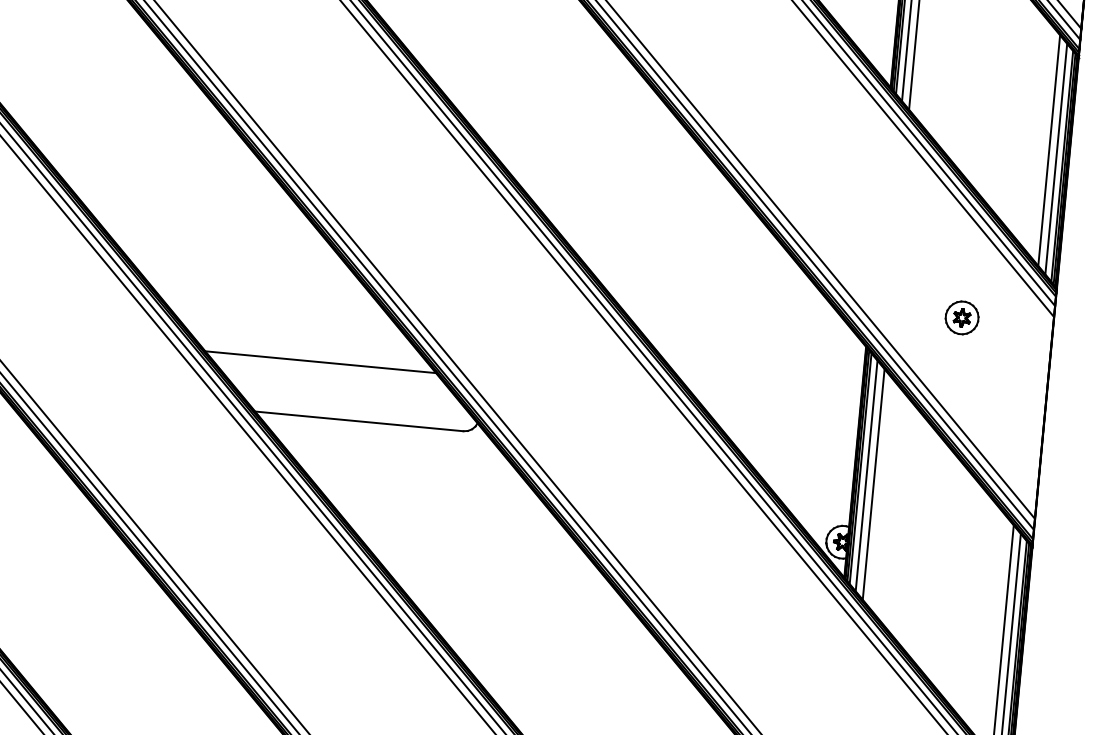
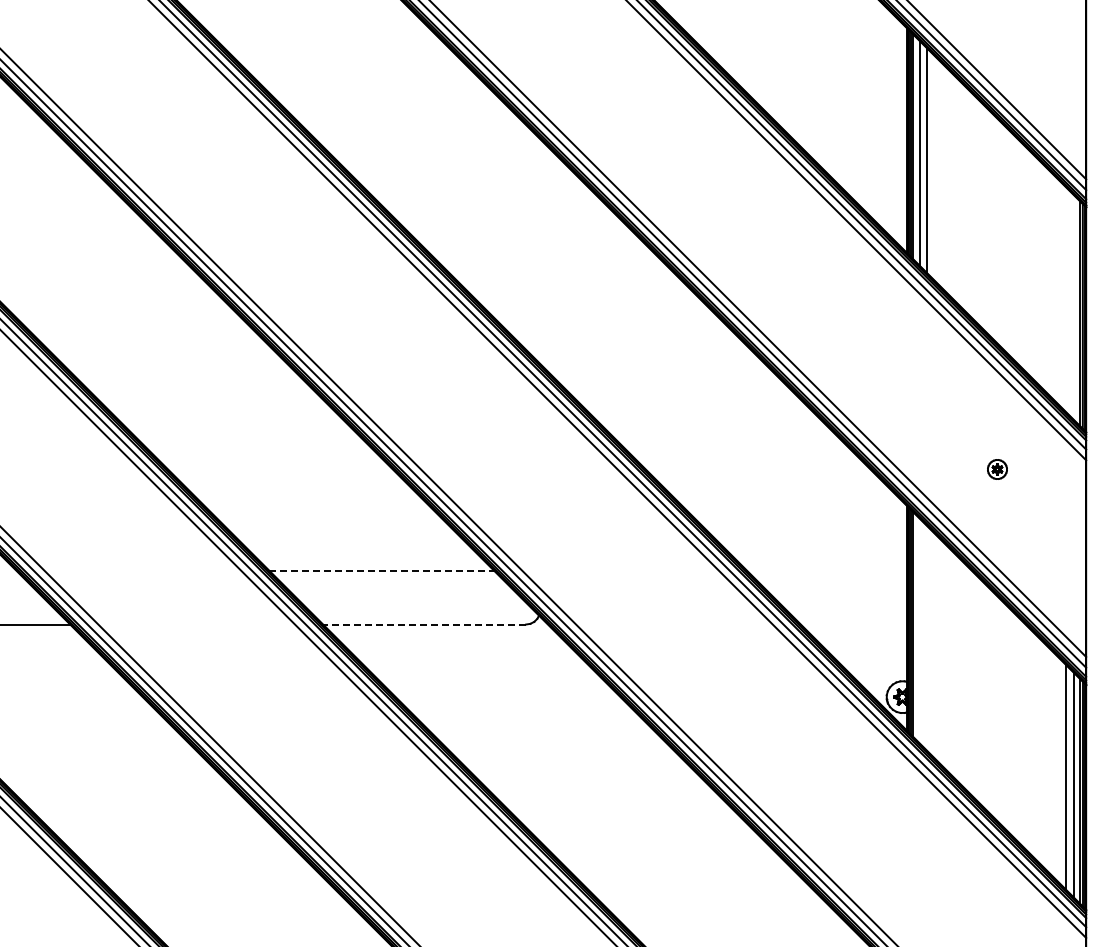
line: (1049, 150) -> (1066, 299), removed
line: (1055, 159) -> (1073, 307), removed
part: (962, 317) -> (997, 469), size x0.6
line: (321, 361) -> (382, 570), solid -> dashed
line: (359, 421) -> (424, 624), solid -> dashed
line: (866, 475) -> (919, 630), removed
line: (873, 484) -> (927, 638), removed

